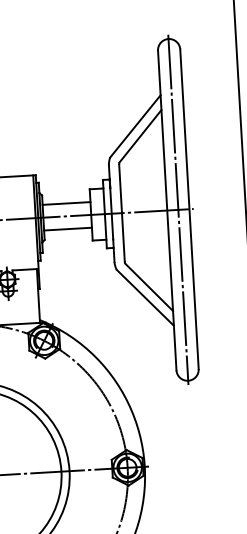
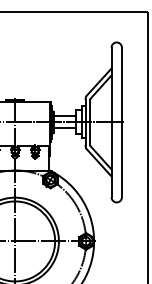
line: (177, 209) -> (116, 122), removed

